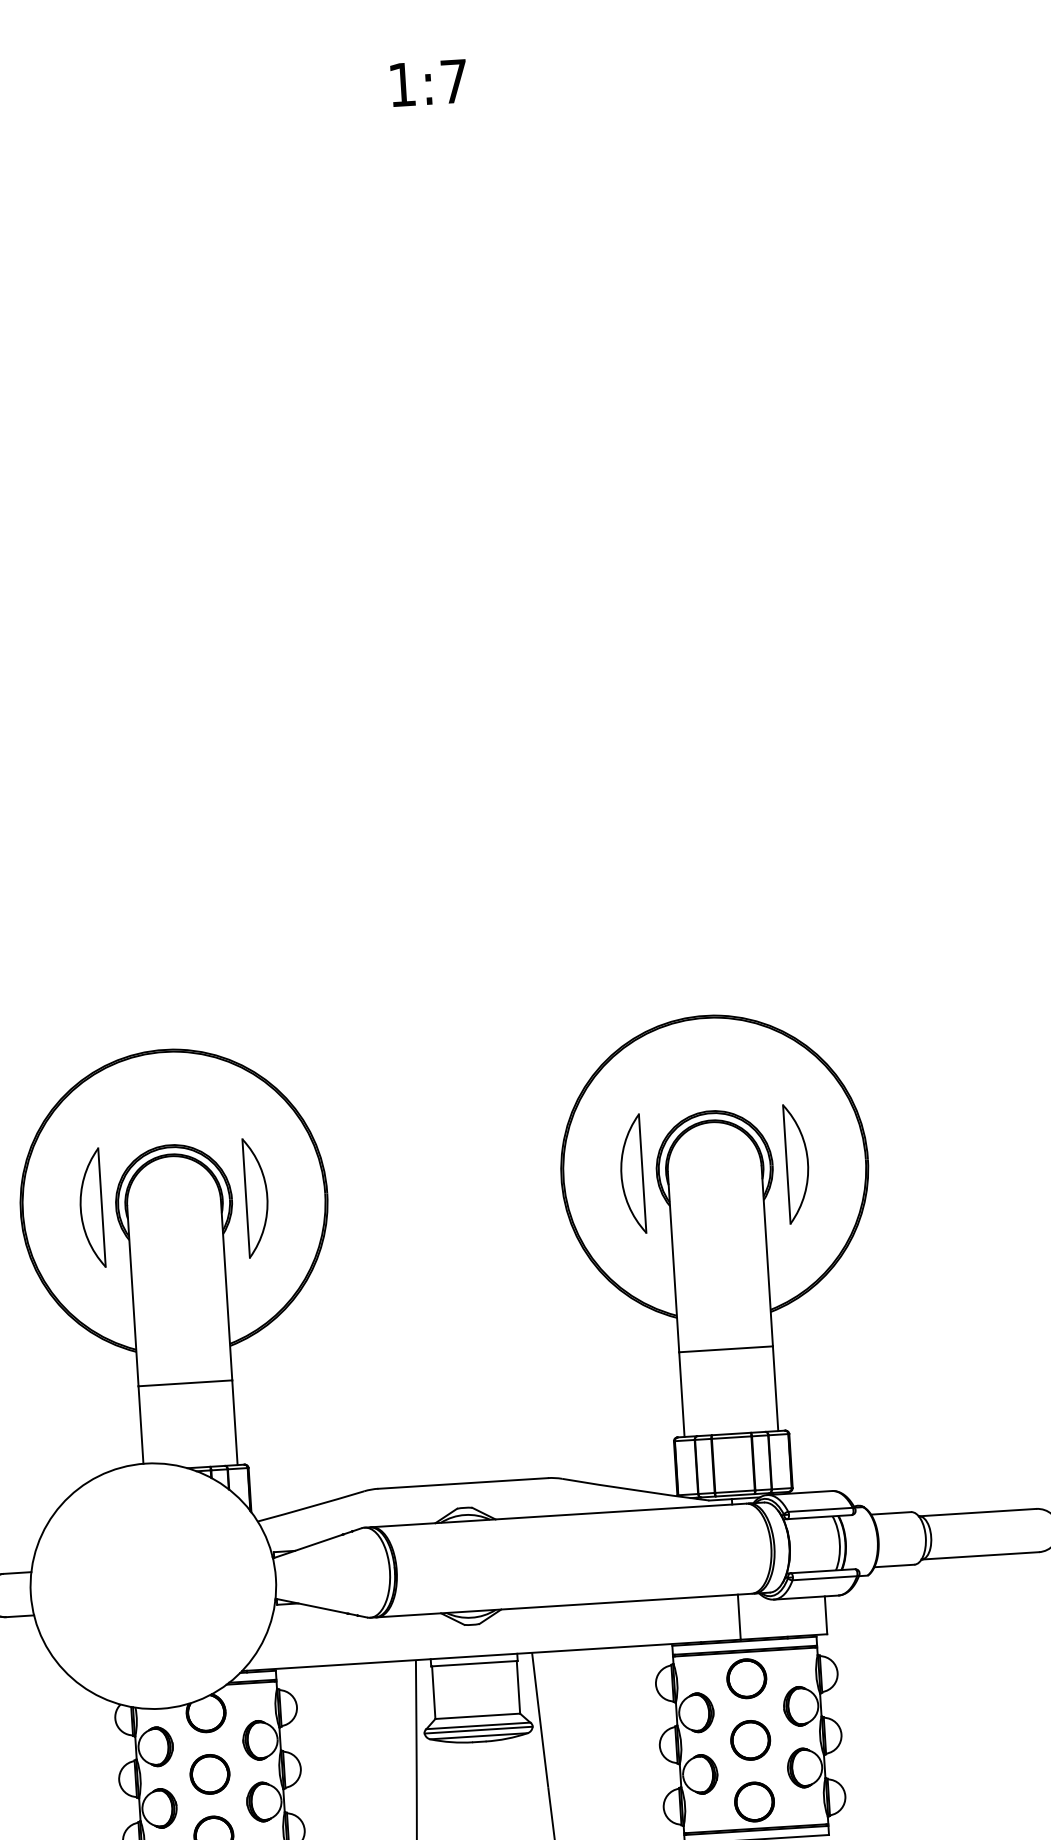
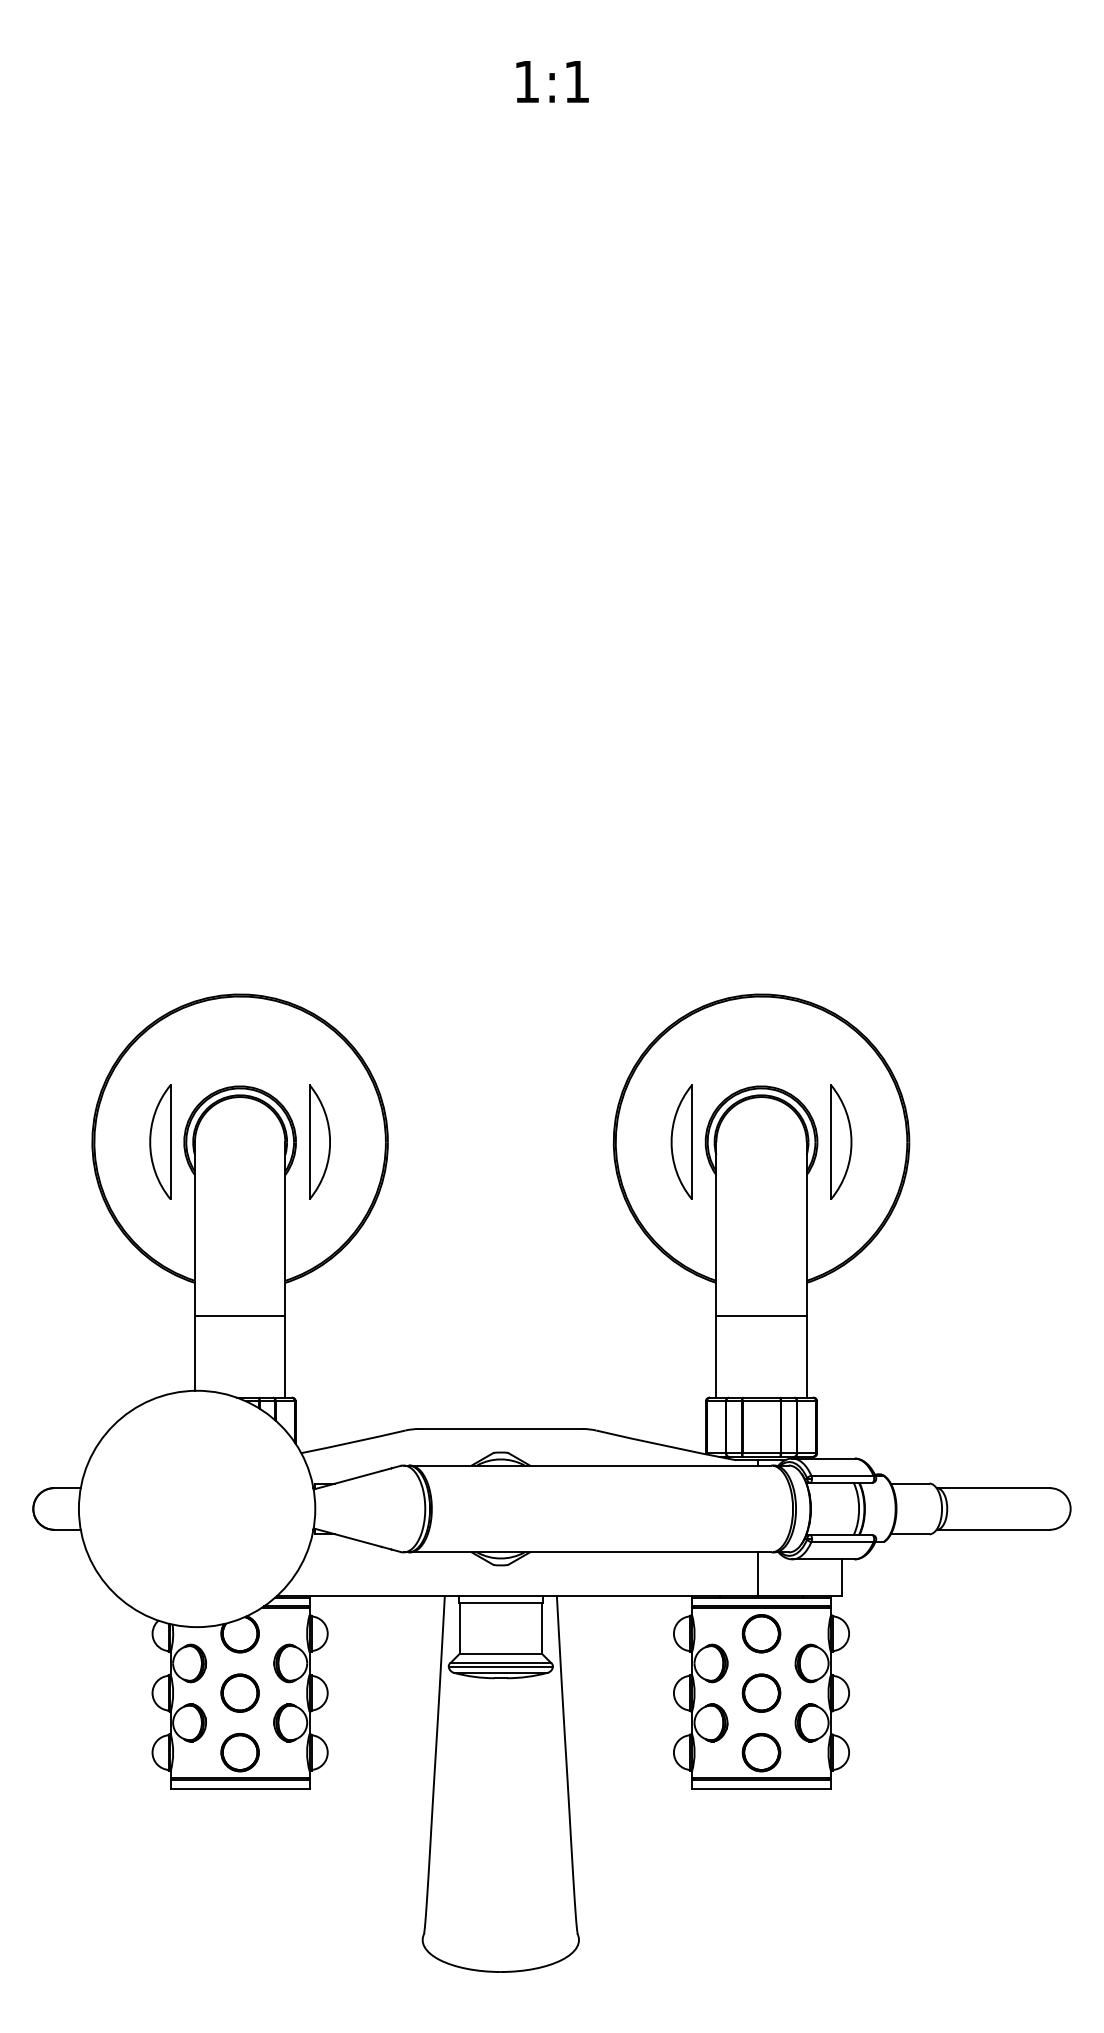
text: (454, 81) -> (577, 81), 1:7 -> 1:1

